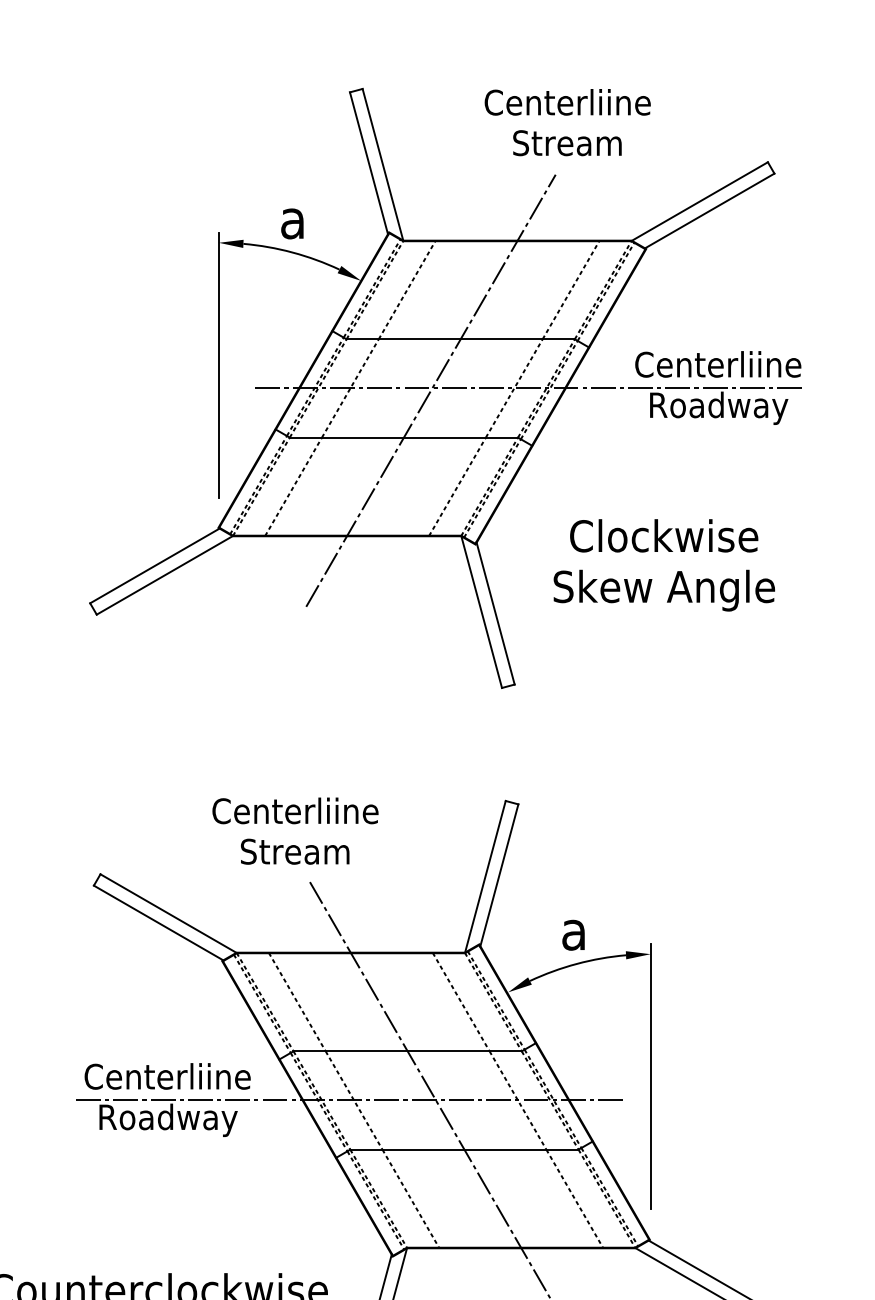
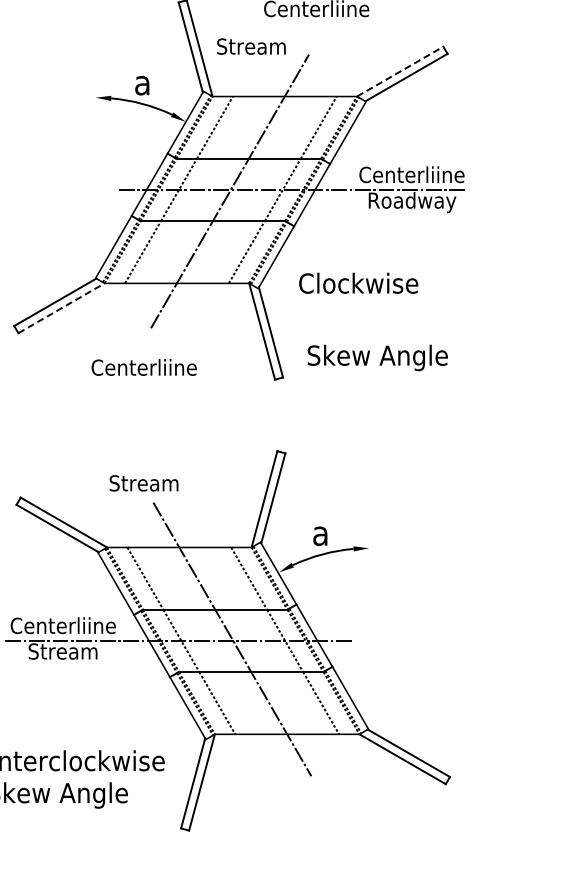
text: (567, 142) -> (251, 46), moved
line: (700, 201) -> (400, 71), solid -> dashed
line: (218, 365) -> (95, 175), removed
text: (663, 534) -> (358, 282), moved
line: (164, 575) -> (61, 308), solid -> dashed
text: (663, 589) -> (377, 357), moved
text: (294, 810) -> (143, 367), moved
line: (651, 1076) -> (369, 625), removed
text: (168, 1118) -> (63, 652), Roadway -> Stream

